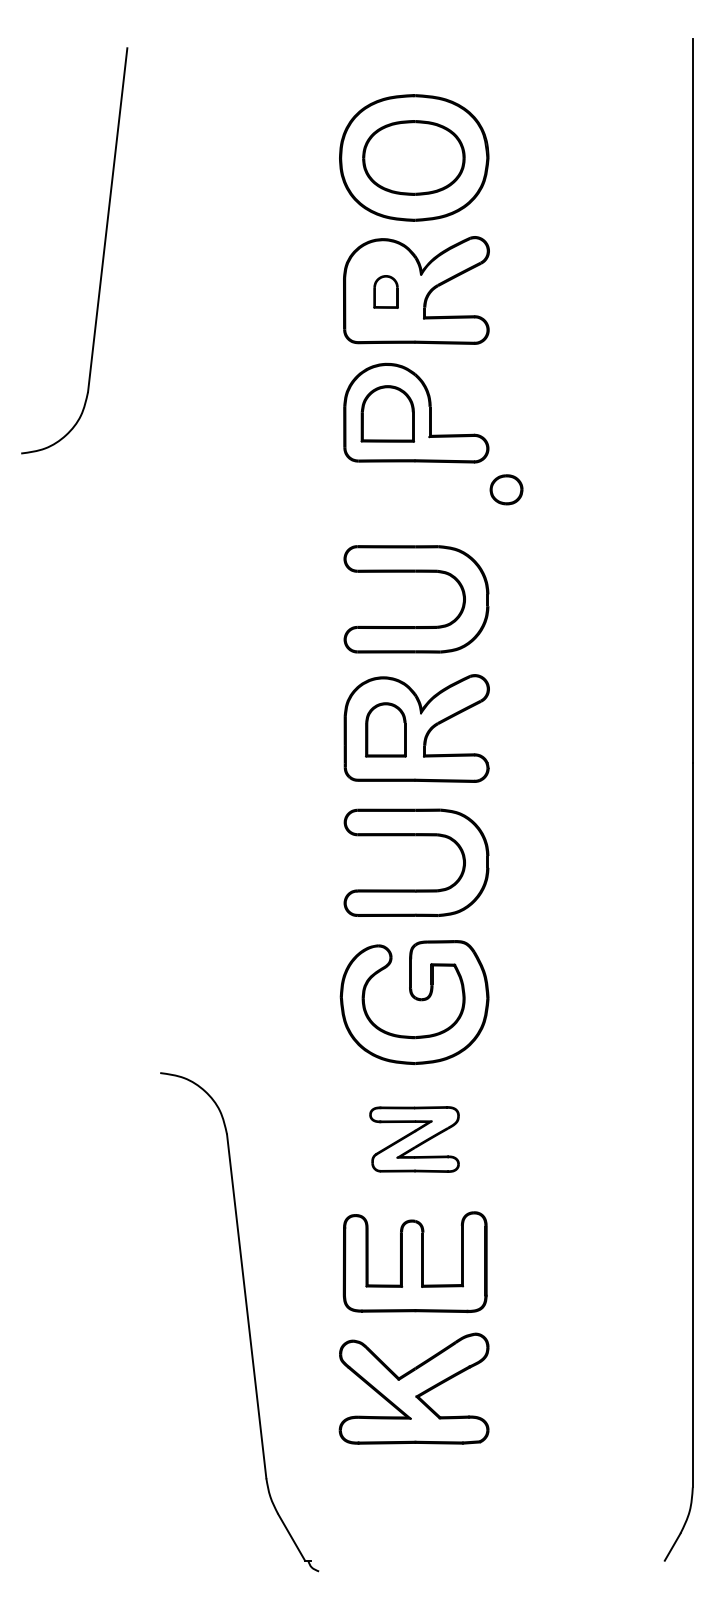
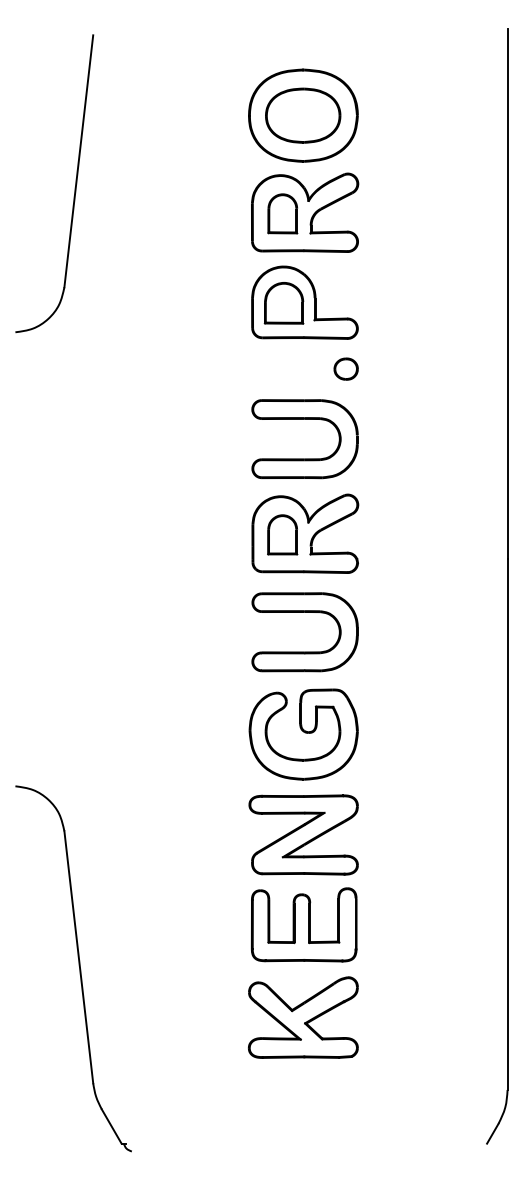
part: (385, 291) -> (282, 213), size x1.67
part: (506, 489) -> (346, 368), moved
part: (414, 1139) -> (303, 834), size x1.67
part: (247, 1322) -> (79, 969), moved

